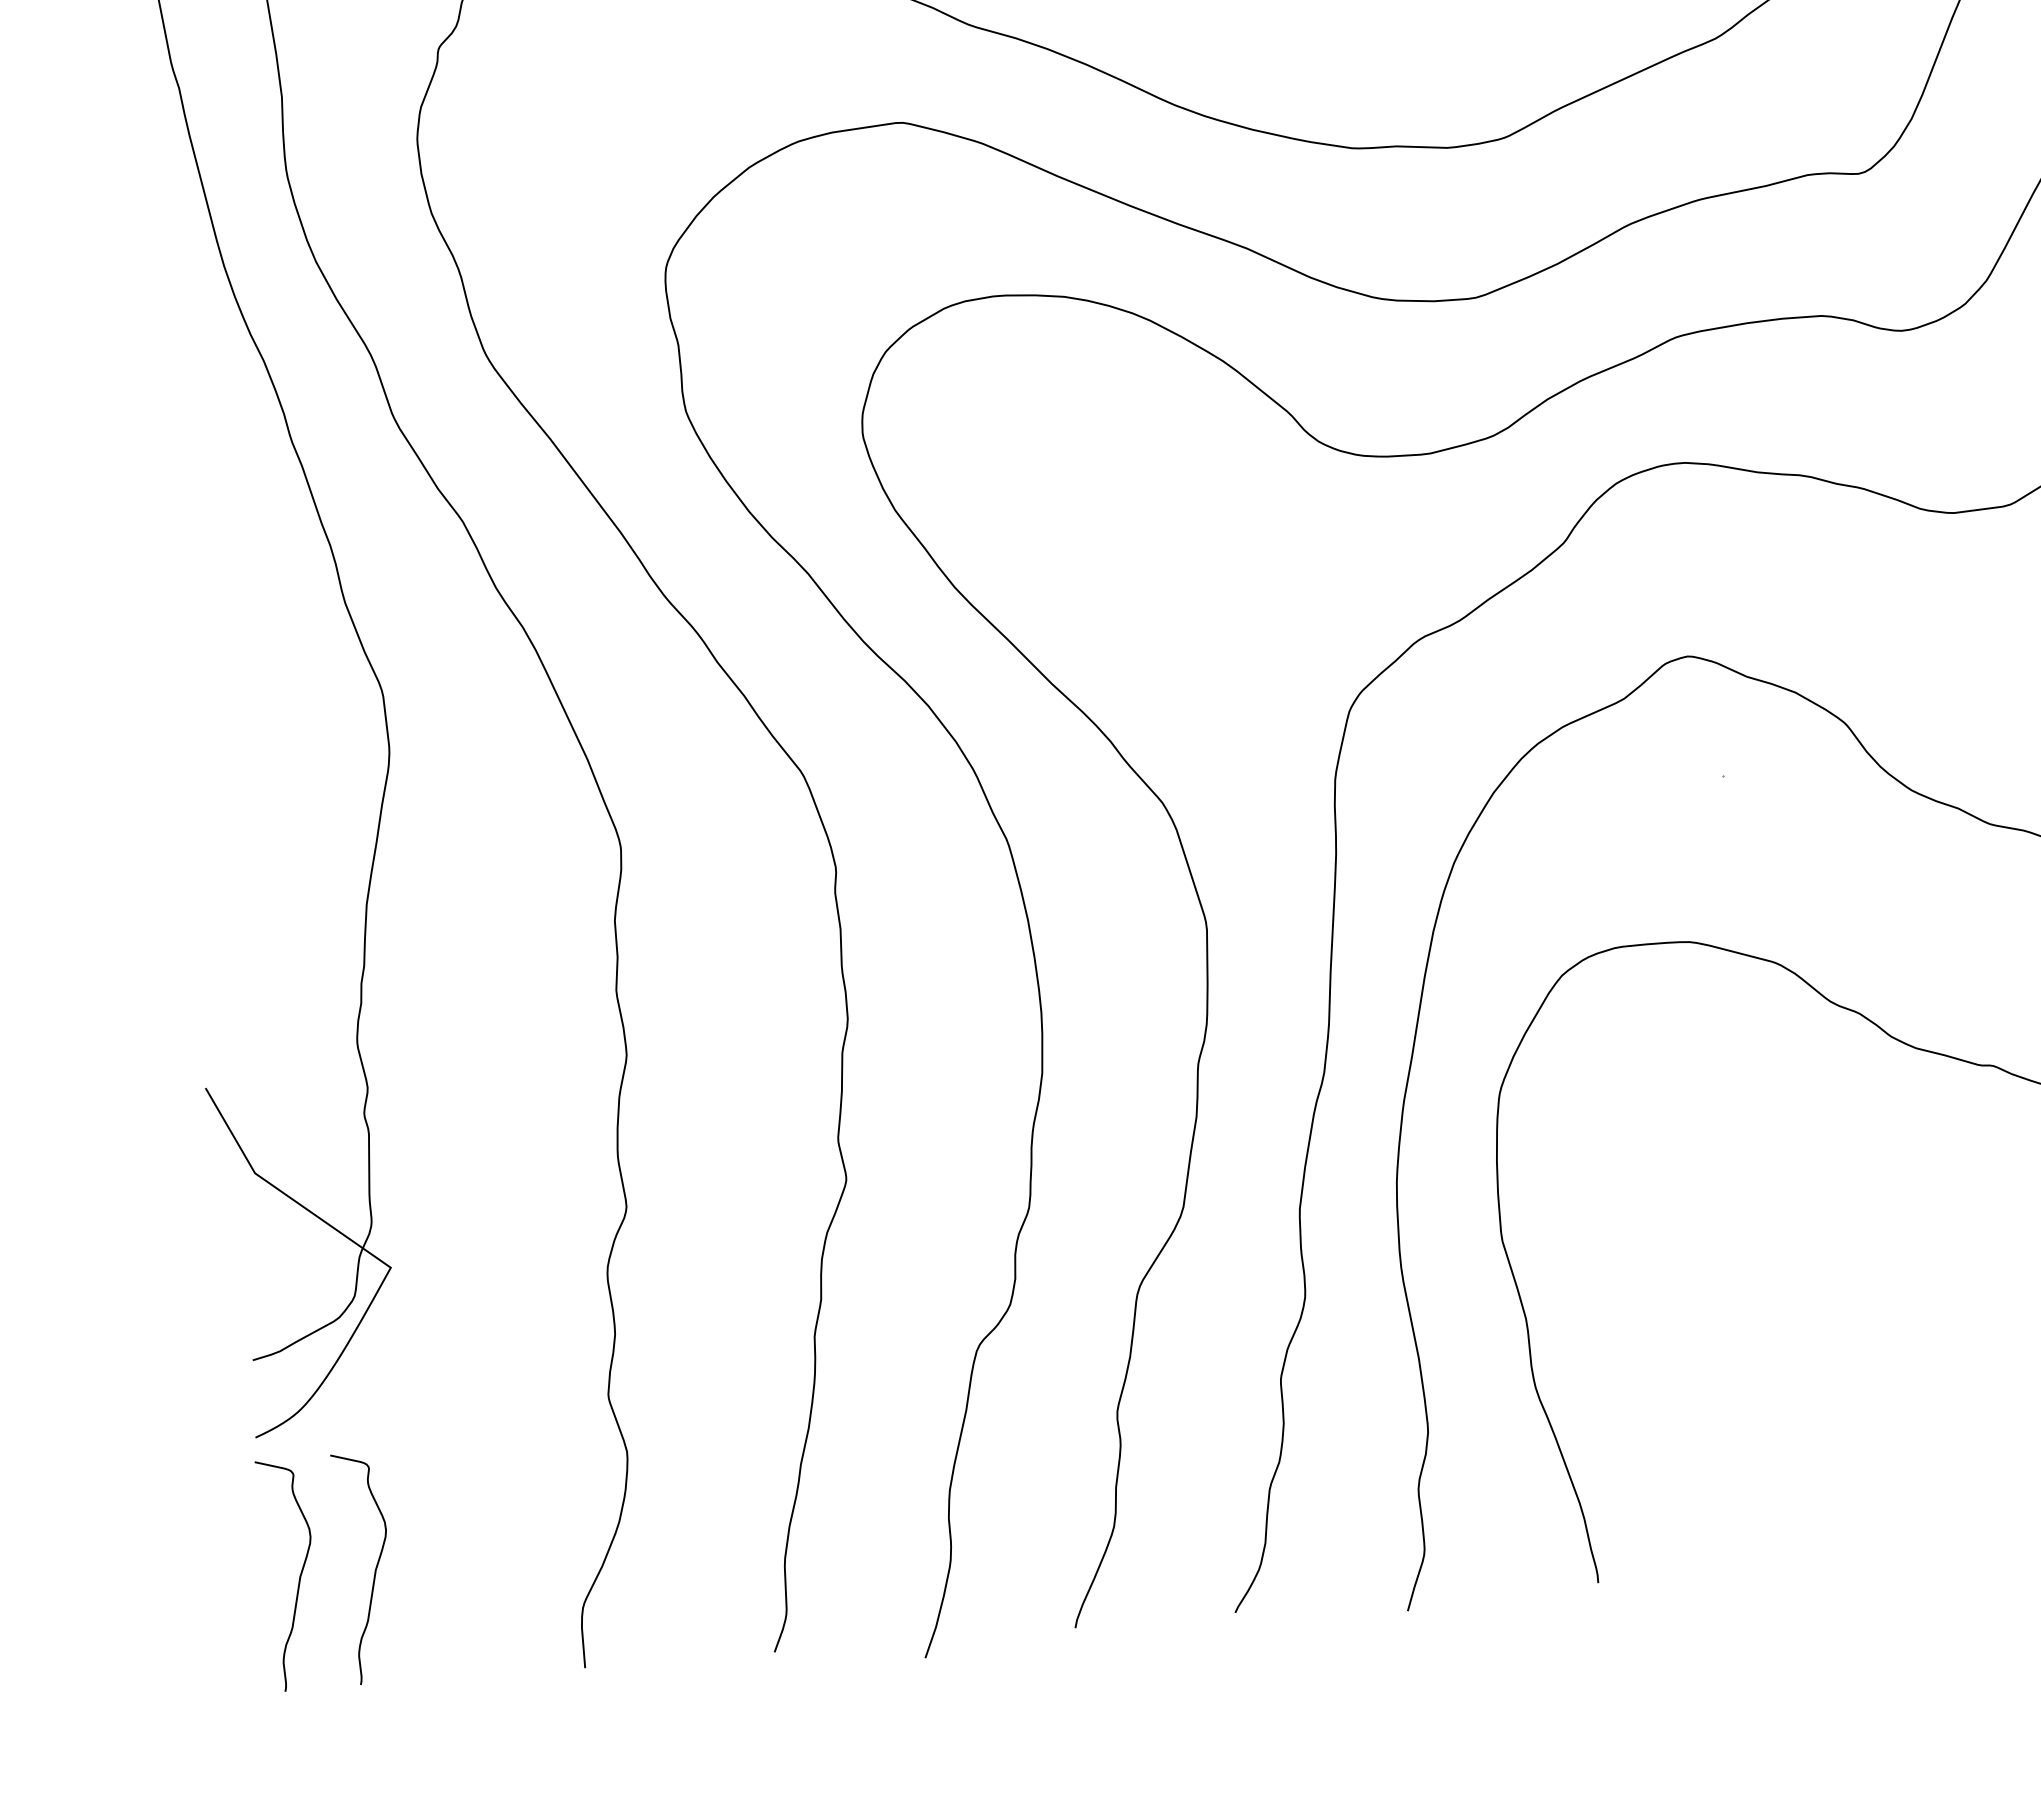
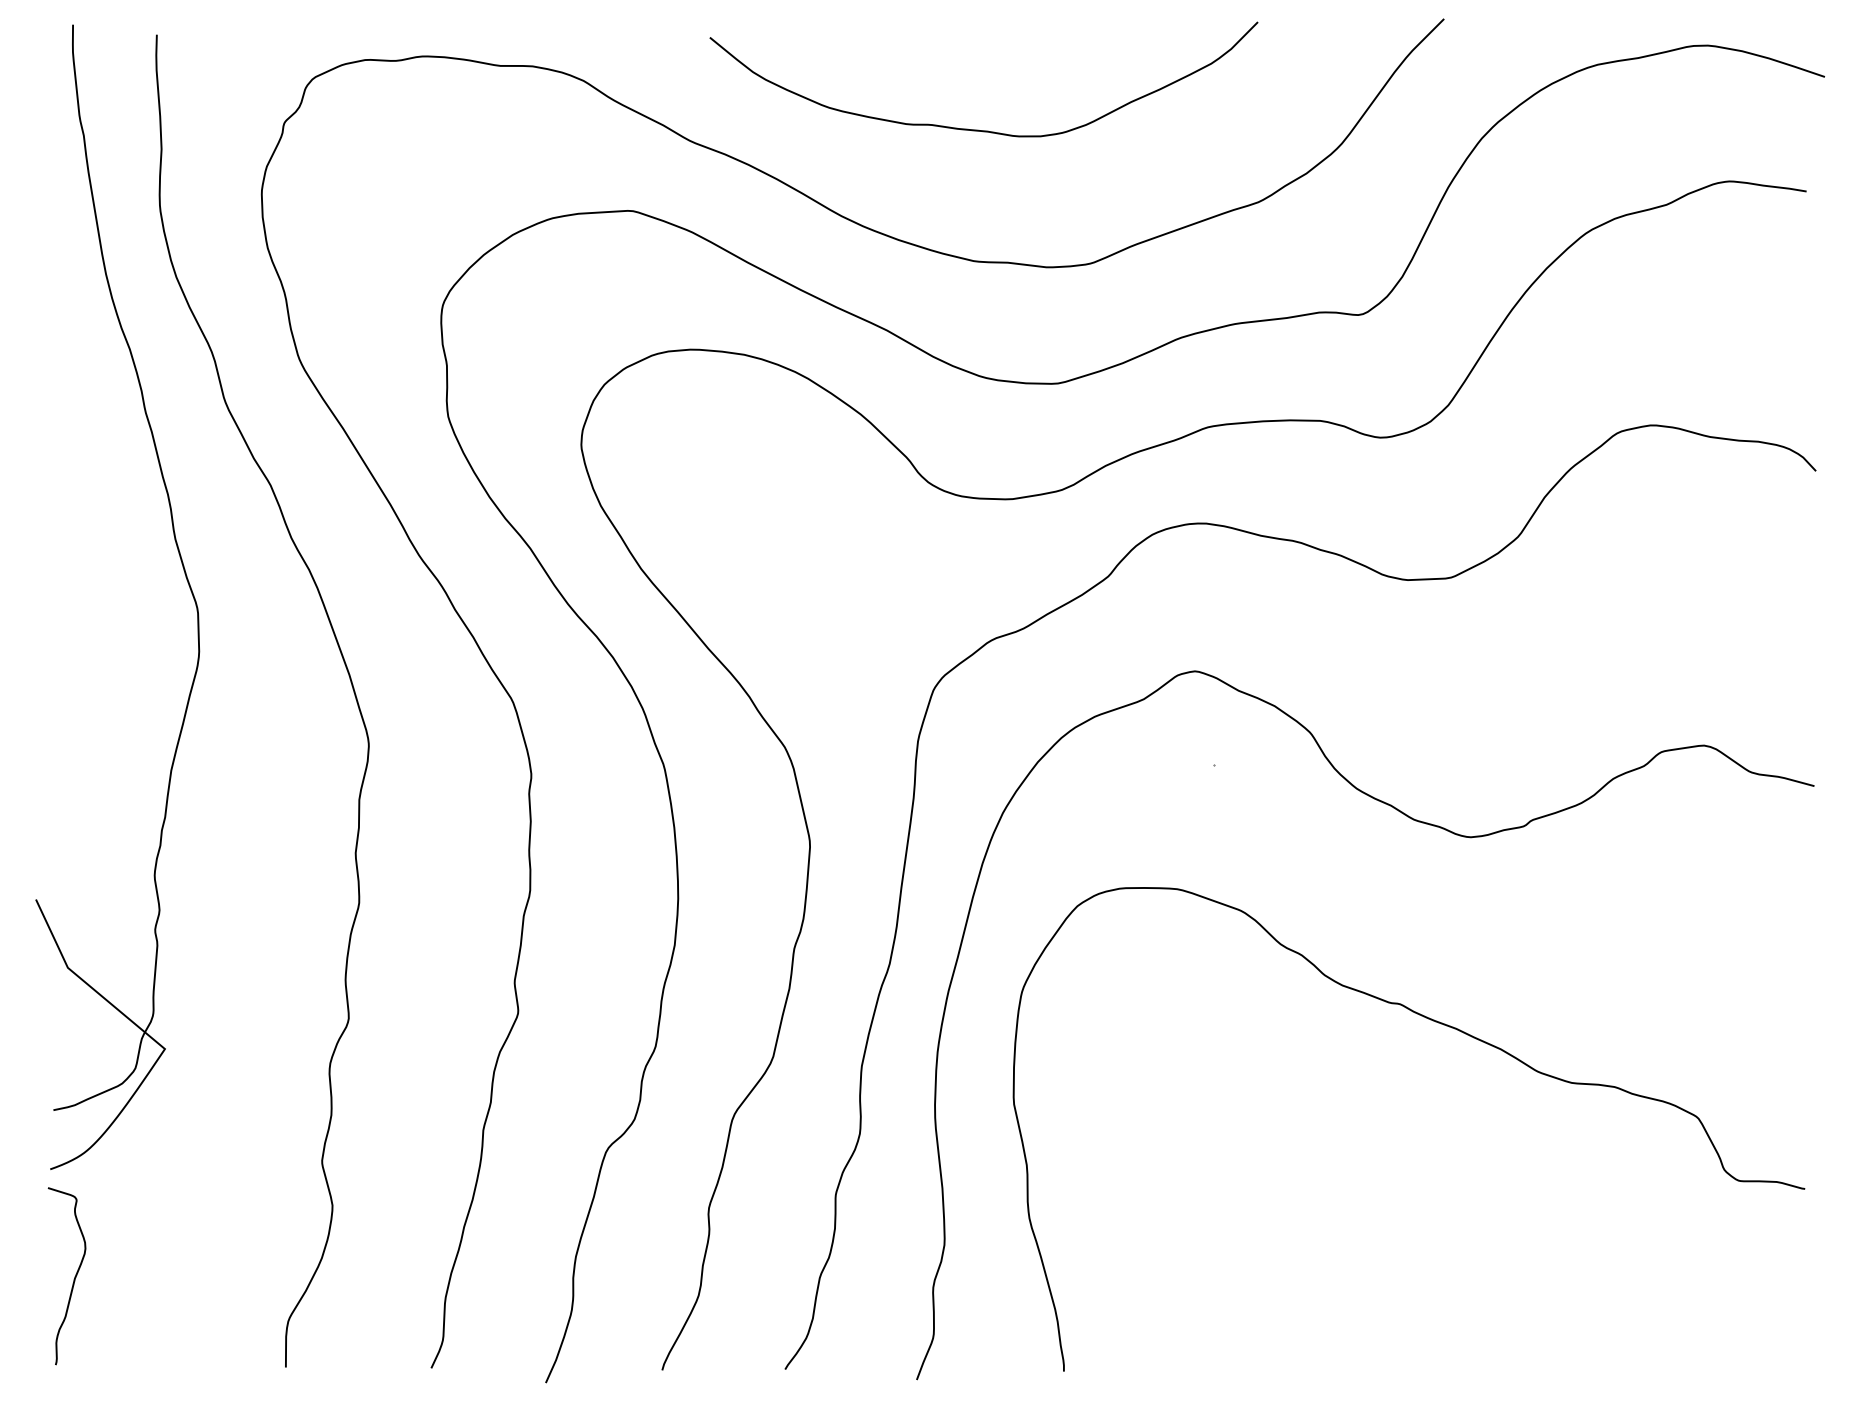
curve: (374, 1571) -> (131, 1279), removed

